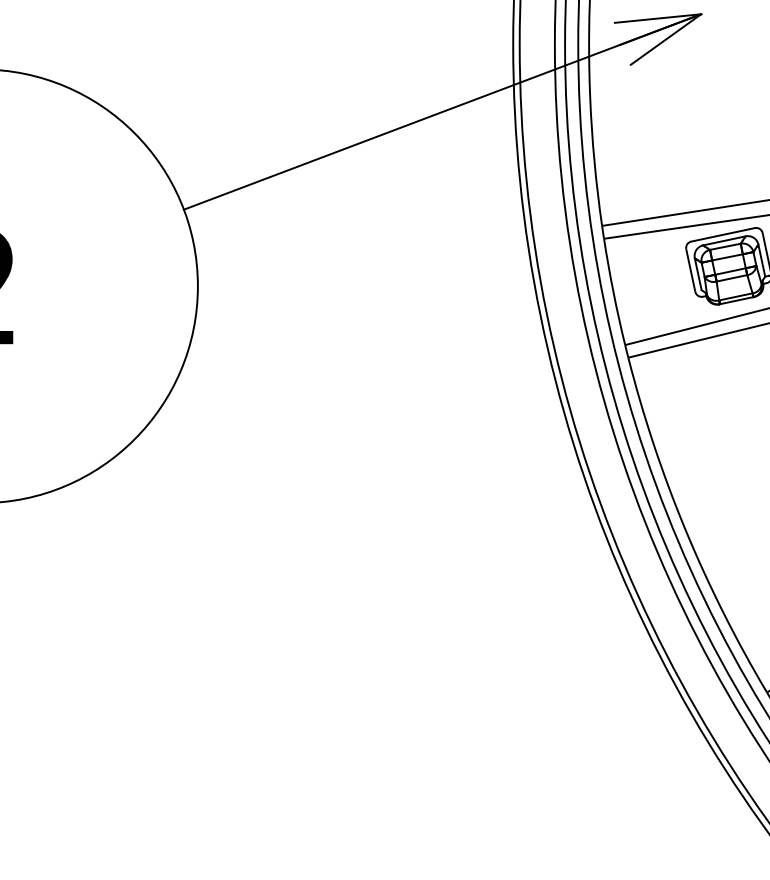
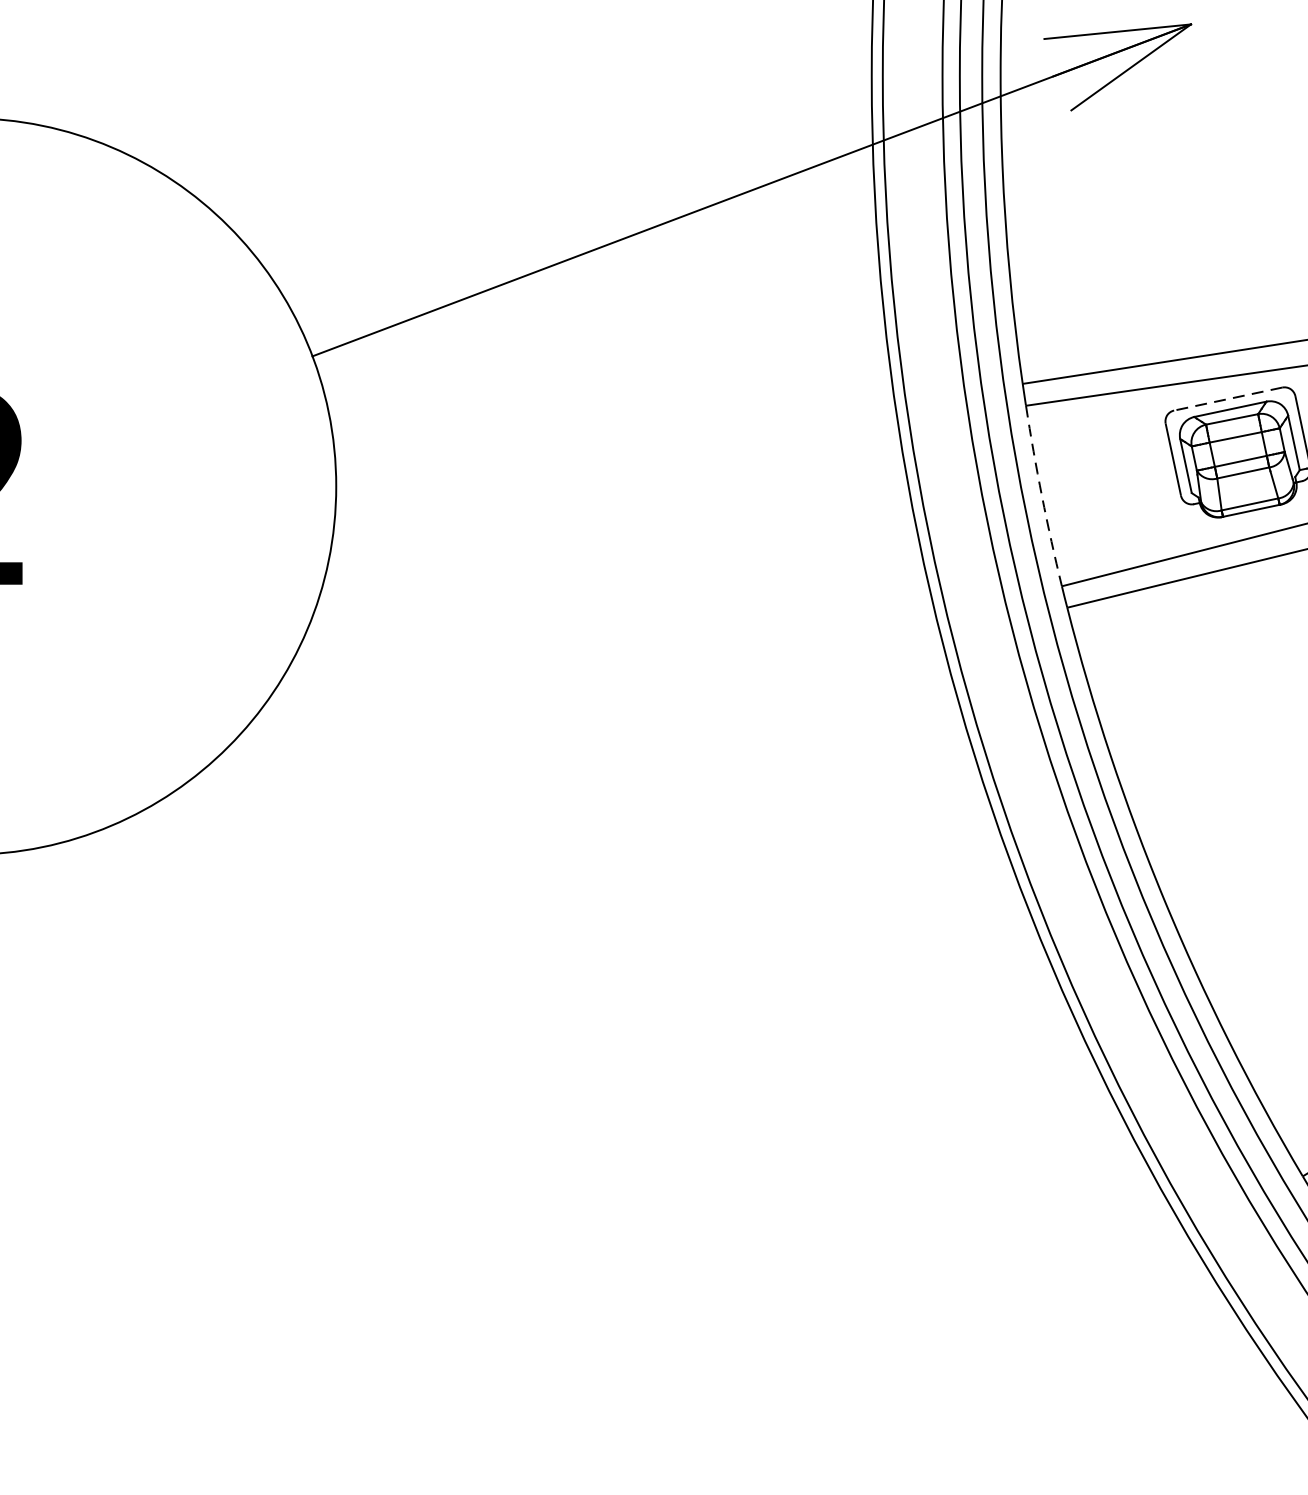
line: (723, 234) -> (1228, 398), solid -> dashed
arc: (613, 292) -> (1042, 496), solid -> dashed

